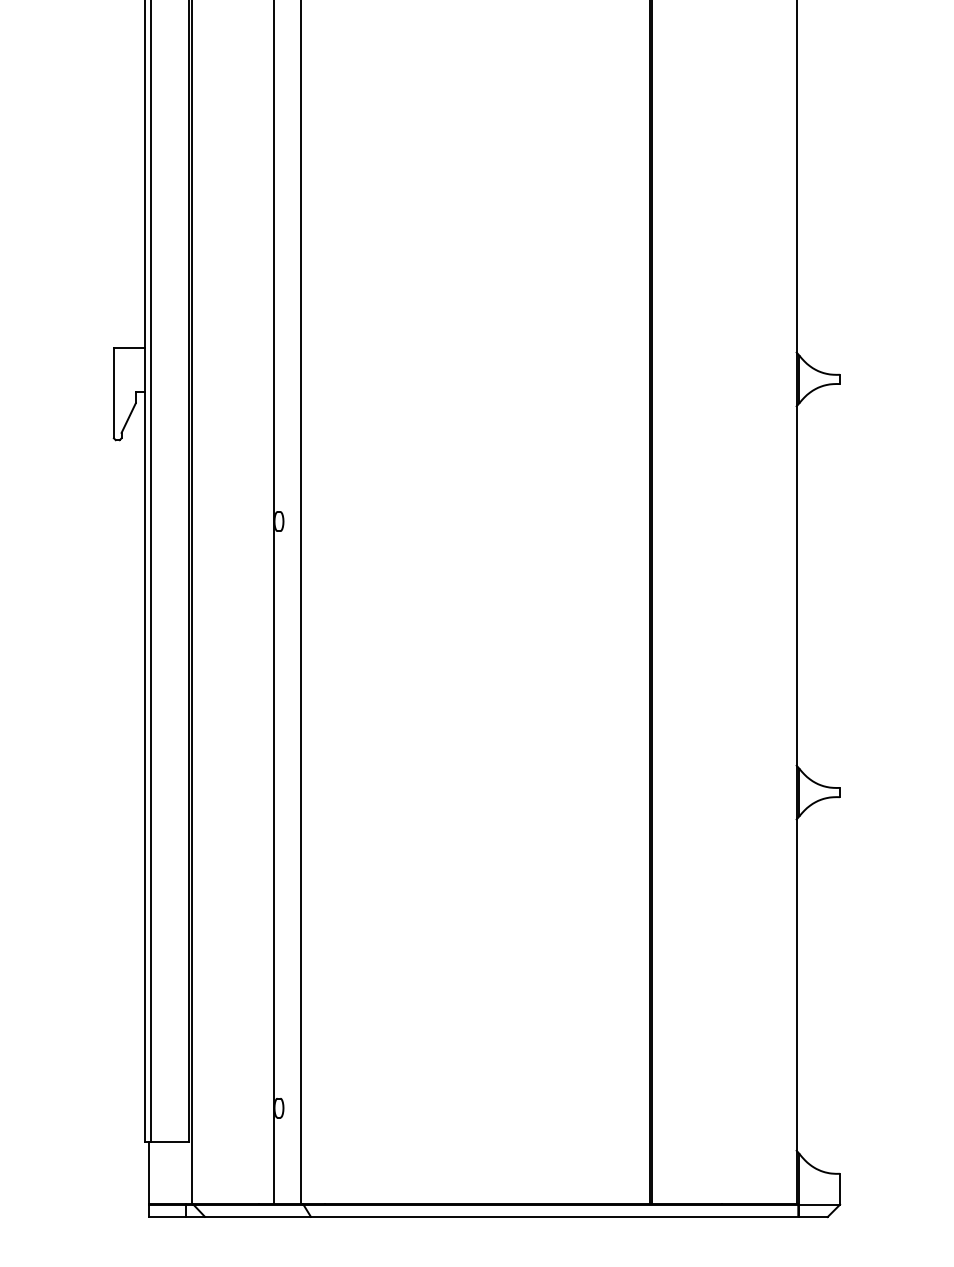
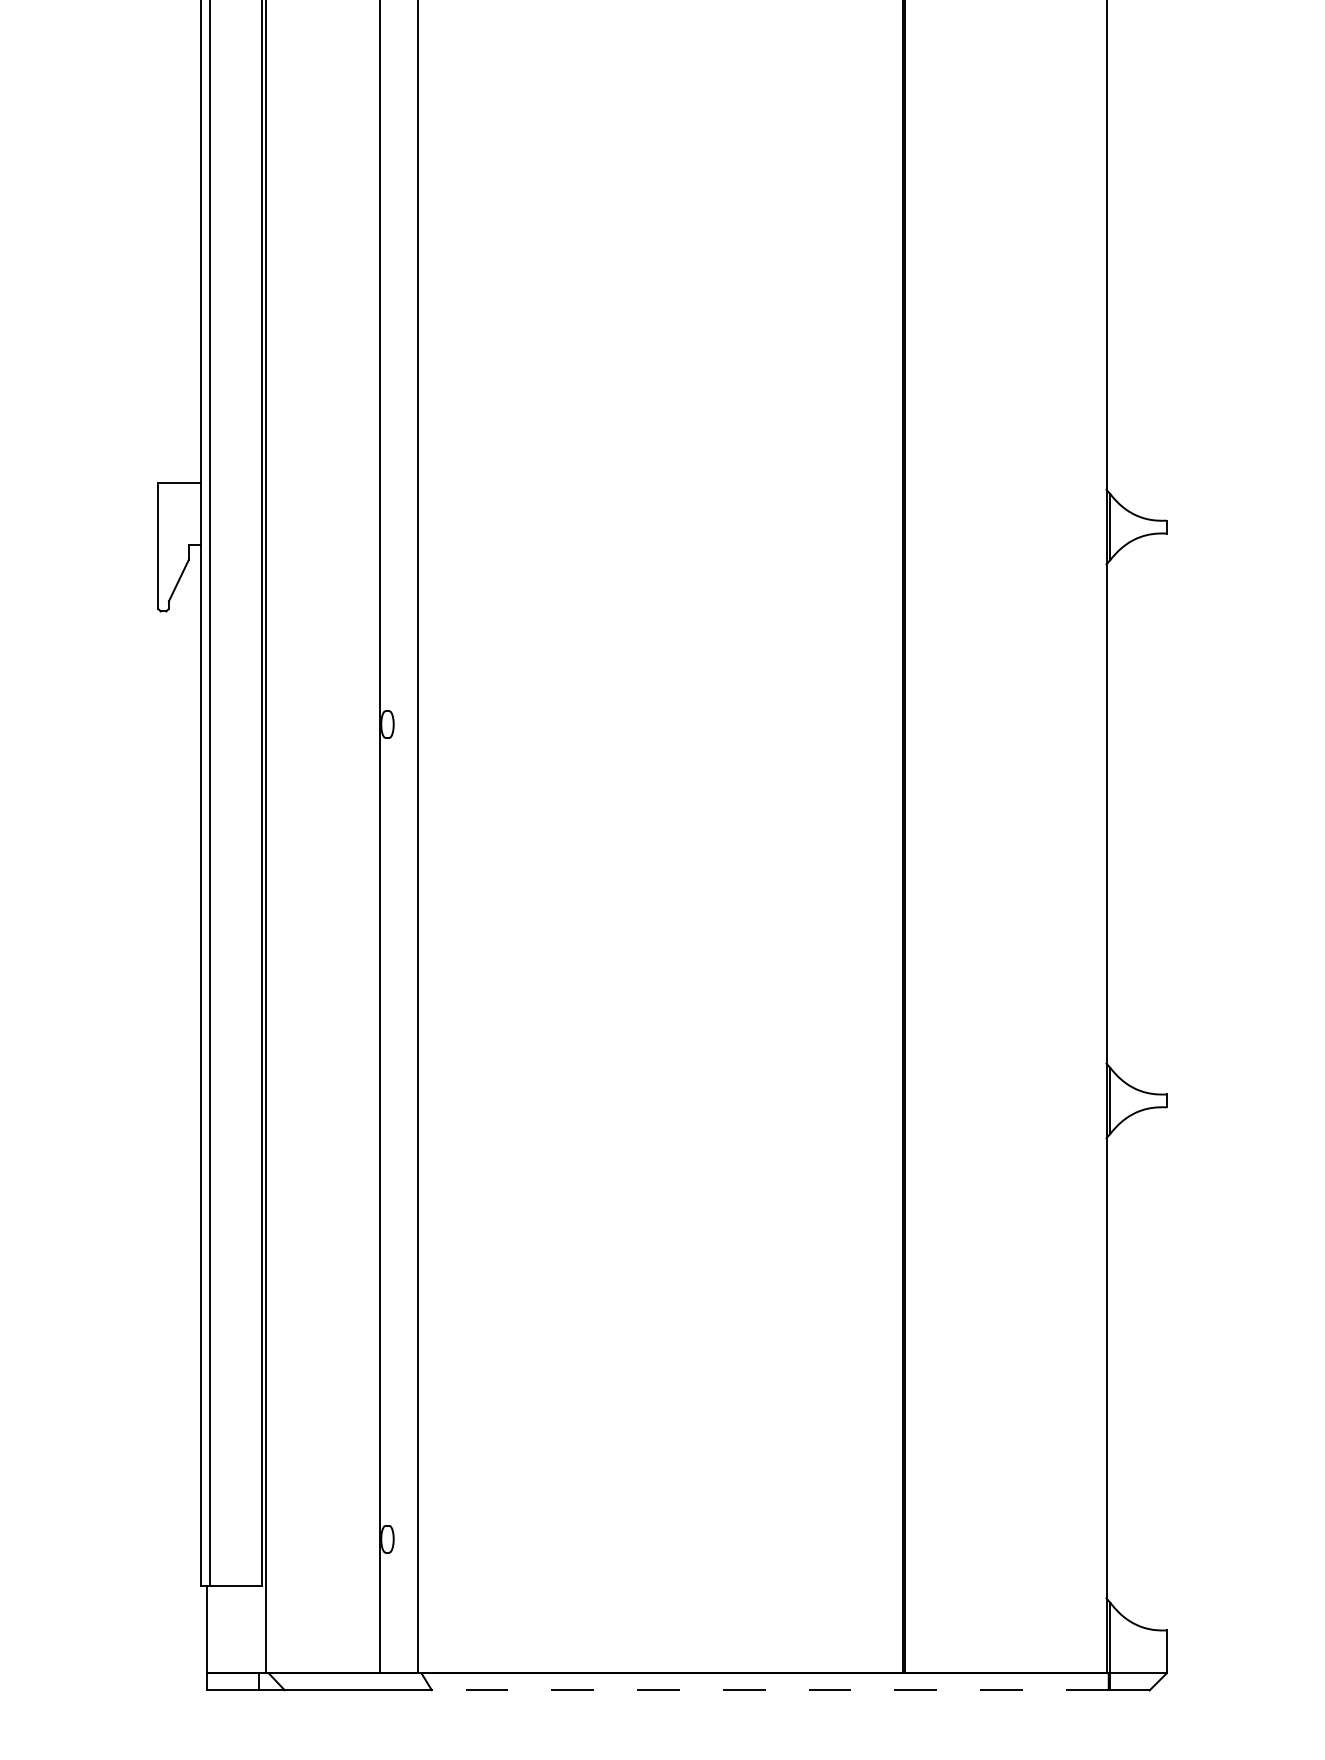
line: (554, 1217) -> (769, 1690), solid -> dashed

